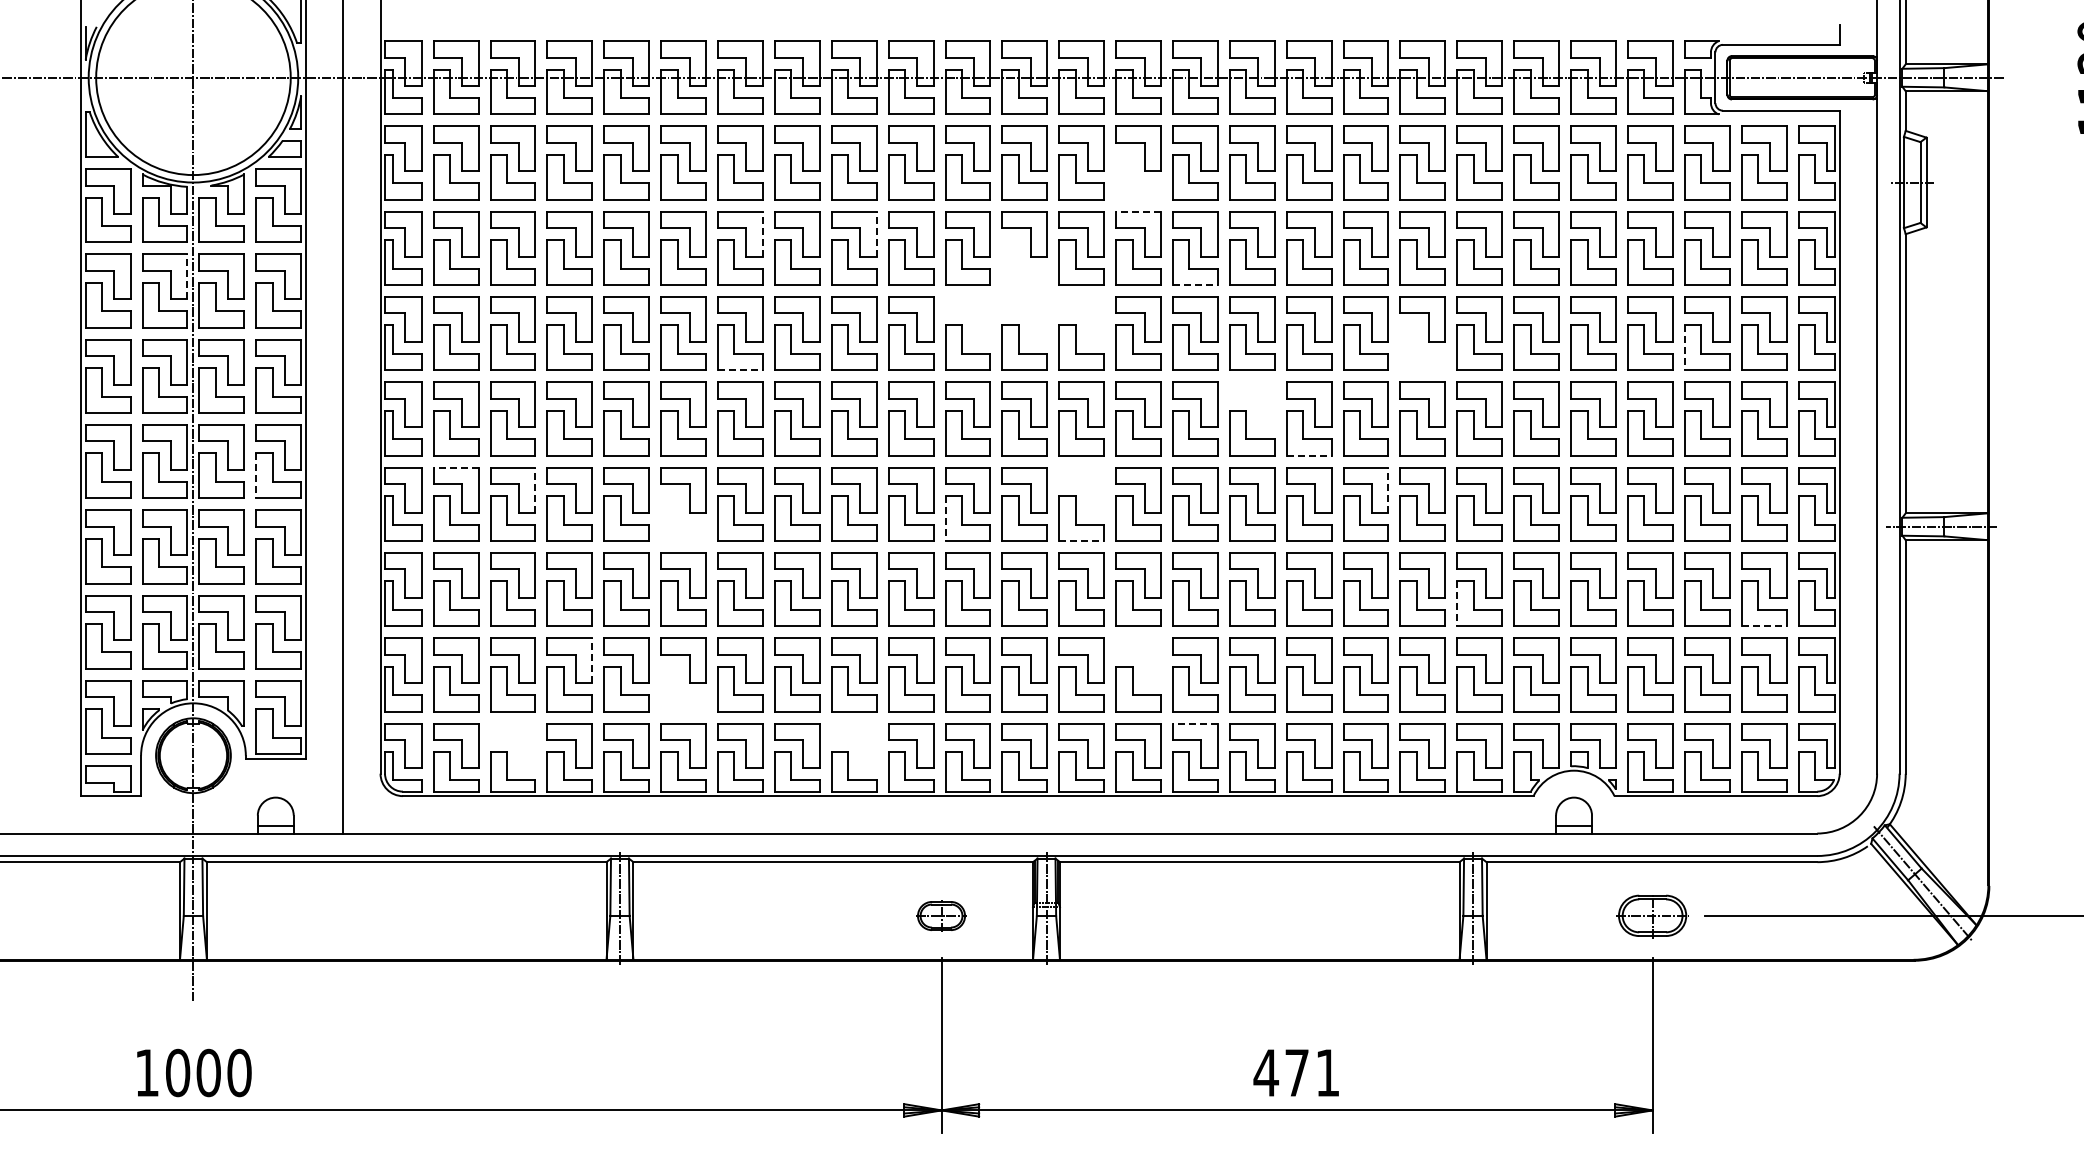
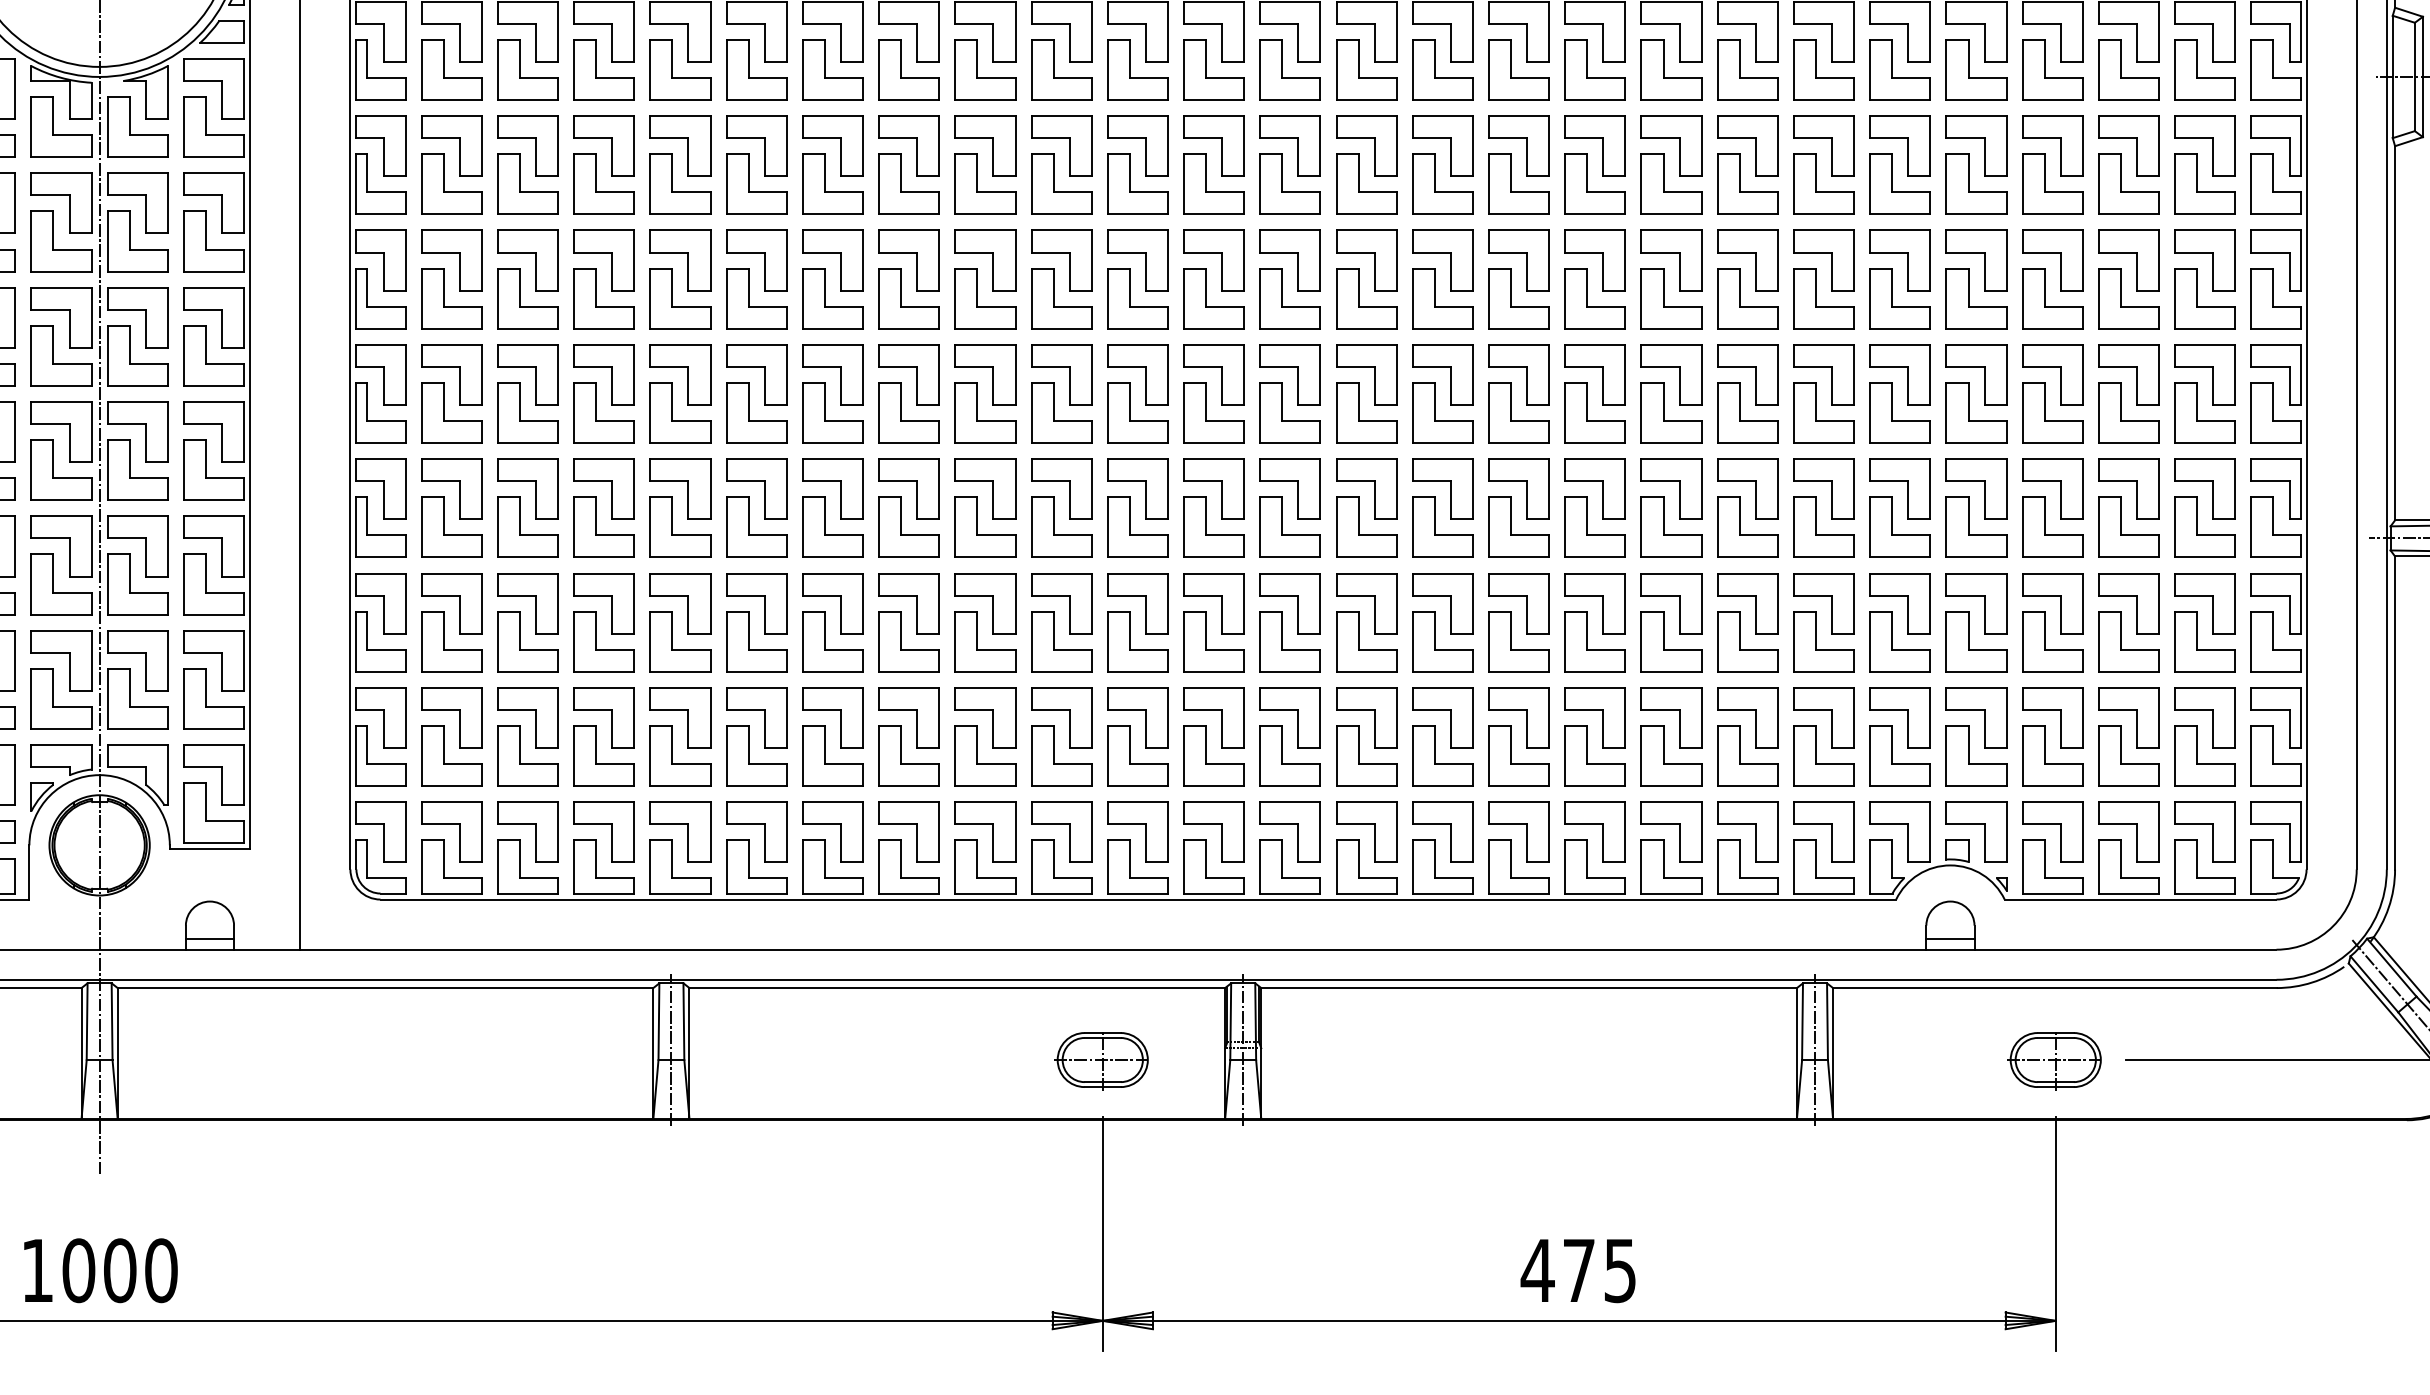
part: (1138, 177) -> (1366, 70), added
line: (1138, 211) -> (1366, 115), dashed -> solid
line: (762, 233) -> (862, 145), dashed -> solid
line: (876, 233) -> (1015, 145), dashed -> solid
part: (1024, 262) -> (1213, 184), added
line: (187, 276) -> (91, 202), dashed -> solid
line: (1195, 285) -> (1442, 214), dashed -> solid
part: (967, 319) -> (1137, 260), added
part: (1024, 319) -> (1213, 260), added
part: (1081, 319) -> (1290, 260), added
part: (1422, 347) -> (1747, 298), added
line: (1684, 348) -> (2098, 299), dashed -> solid
line: (740, 370) -> (832, 328), dashed -> solid
part: (1252, 404) -> (1519, 374), added
line: (1309, 455) -> (1595, 442), dashed -> solid
line: (455, 467) -> (450, 458), dashed -> solid
line: (256, 476) -> (184, 471), dashed -> solid
line: (535, 489) -> (558, 488), dashed -> solid
line: (1388, 489) -> (1701, 488), dashed -> solid
part: (1081, 490) -> (1290, 489), added
part: (683, 518) -> (756, 527), added
line: (945, 519) -> (1107, 528), dashed -> solid
line: (1082, 540) -> (1291, 556), dashed -> solid
line: (1457, 604) -> (1794, 642), dashed -> solid
line: (1764, 626) -> (2205, 672), dashed -> solid
line: (592, 660) -> (634, 717), dashed -> solid
part: (1138, 660) -> (1366, 717), added
part: (683, 689) -> (756, 756), added
line: (1194, 723) -> (1441, 802), dashed -> solid
part: (512, 745) -> (527, 831), added
part: (854, 745) -> (985, 831), added
part: (940, 916) -> (1101, 1060), size x1.43
text: (1327, 1073) -> (1619, 1271), 471 -> 475

